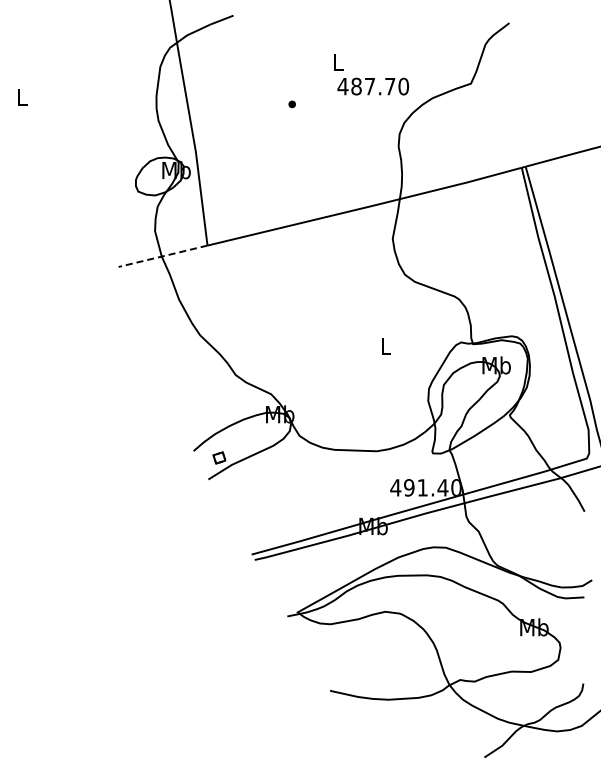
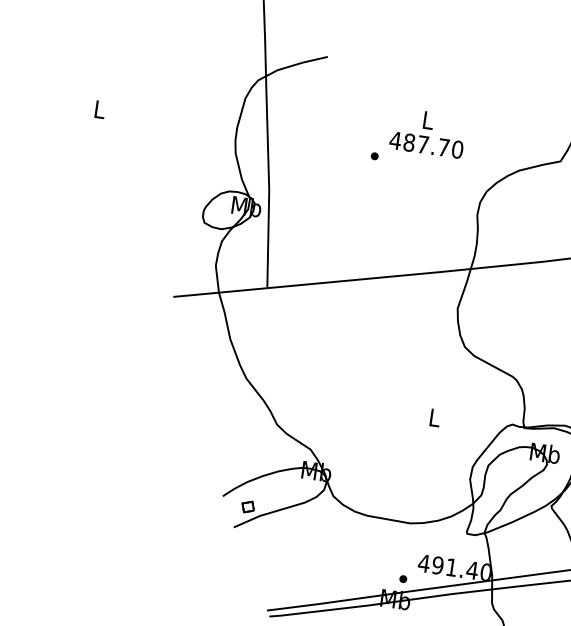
text: (373, 86) -> (426, 145), moved
line: (163, 256) -> (220, 292), dashed -> solid
part: (377, 505) -> (402, 578), added

